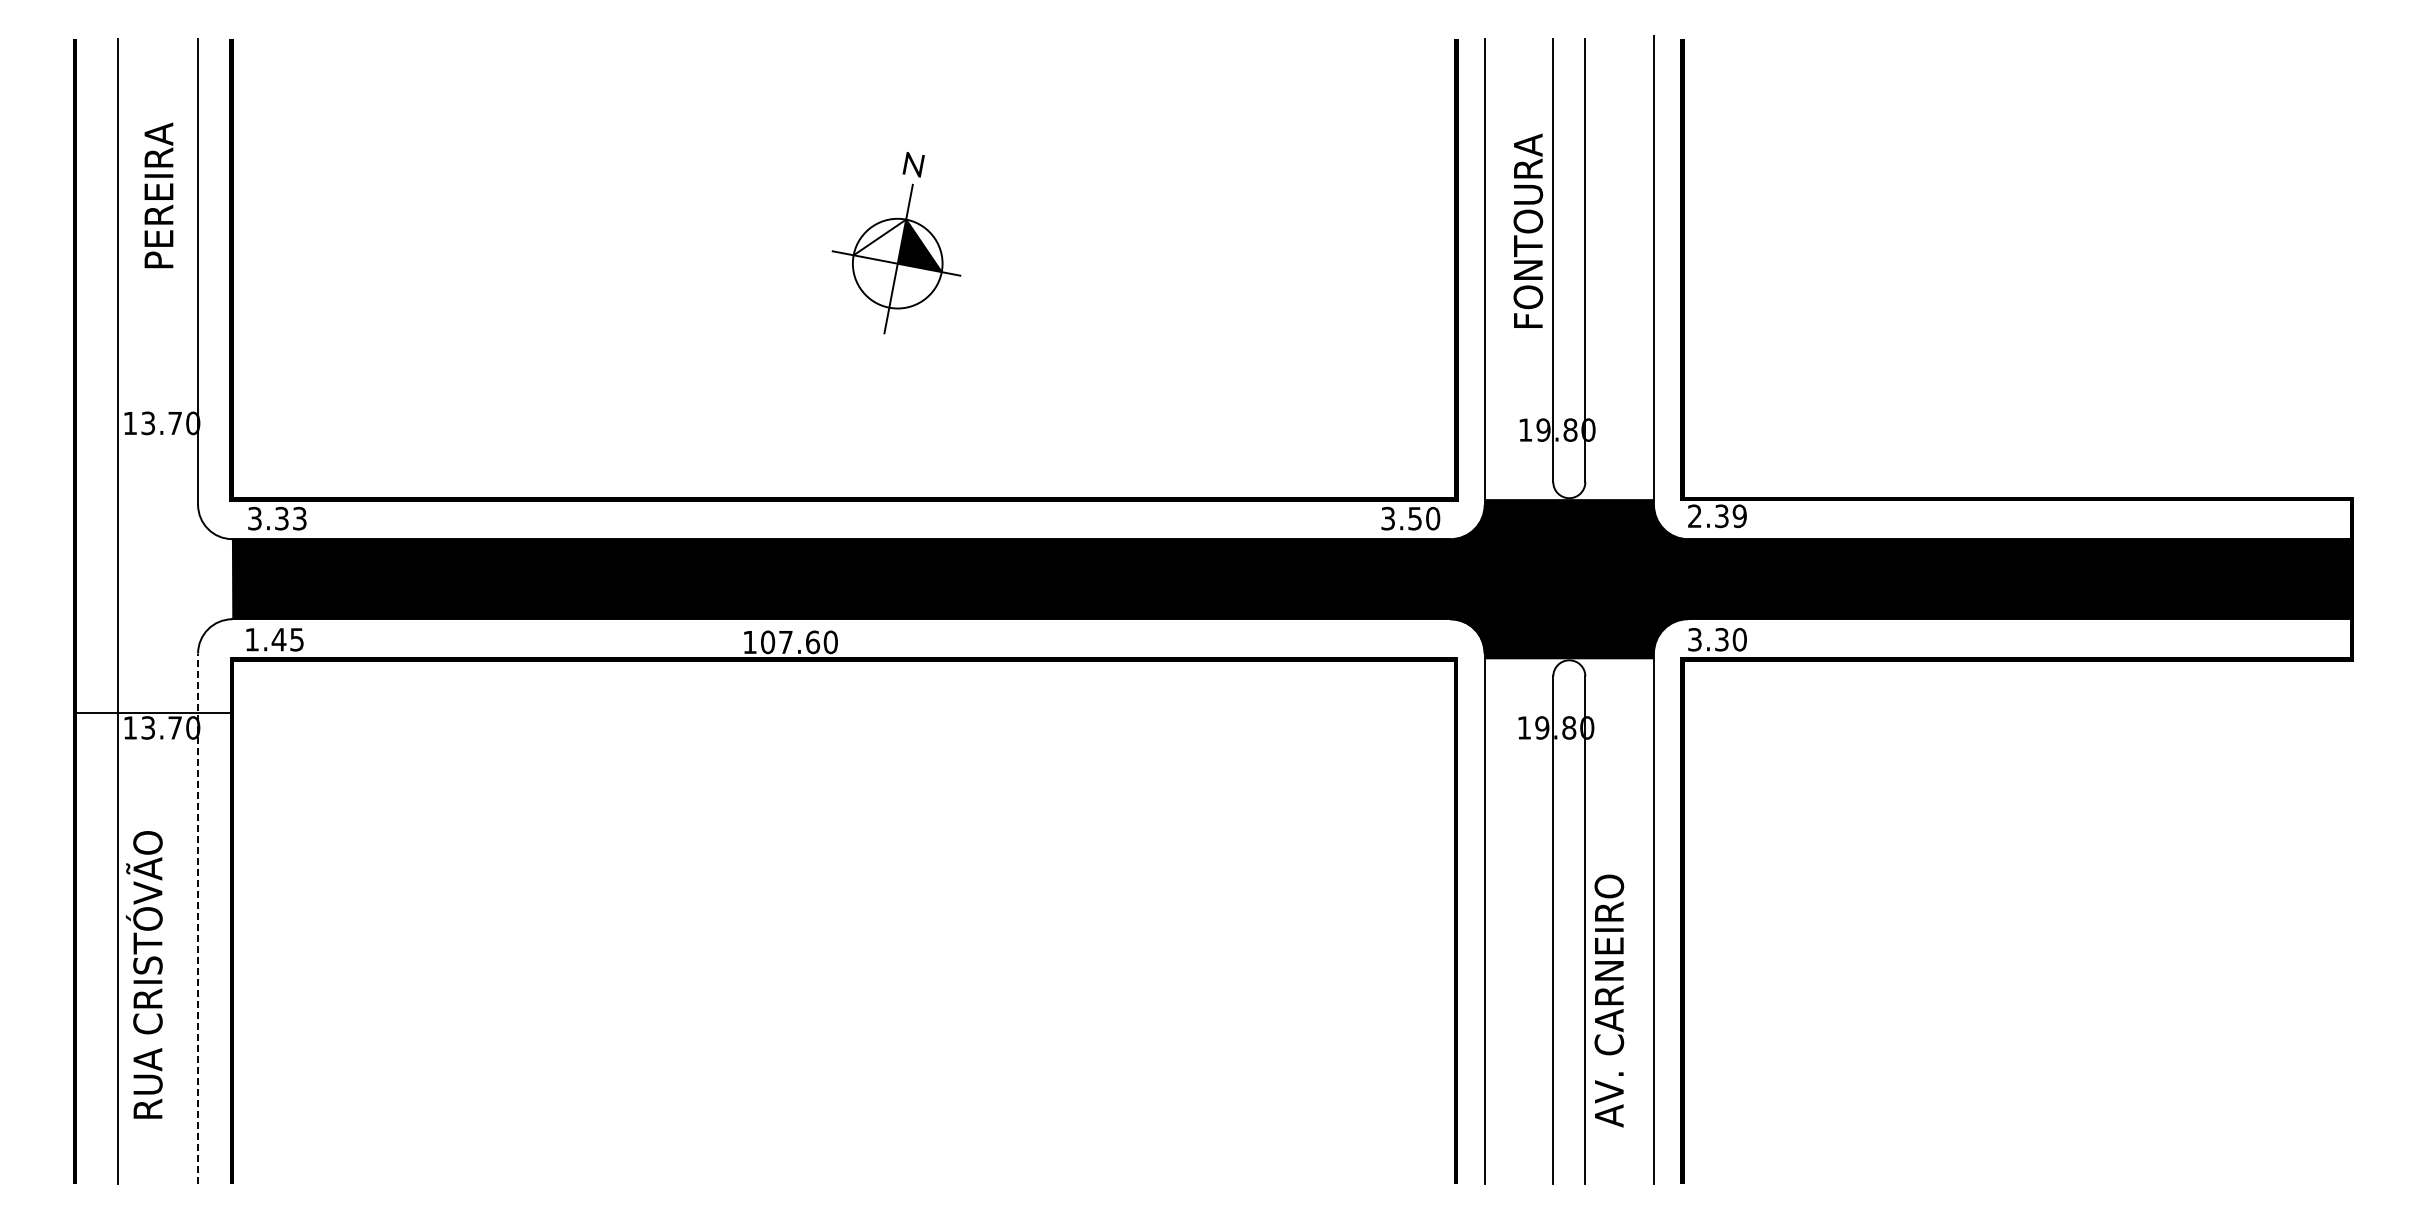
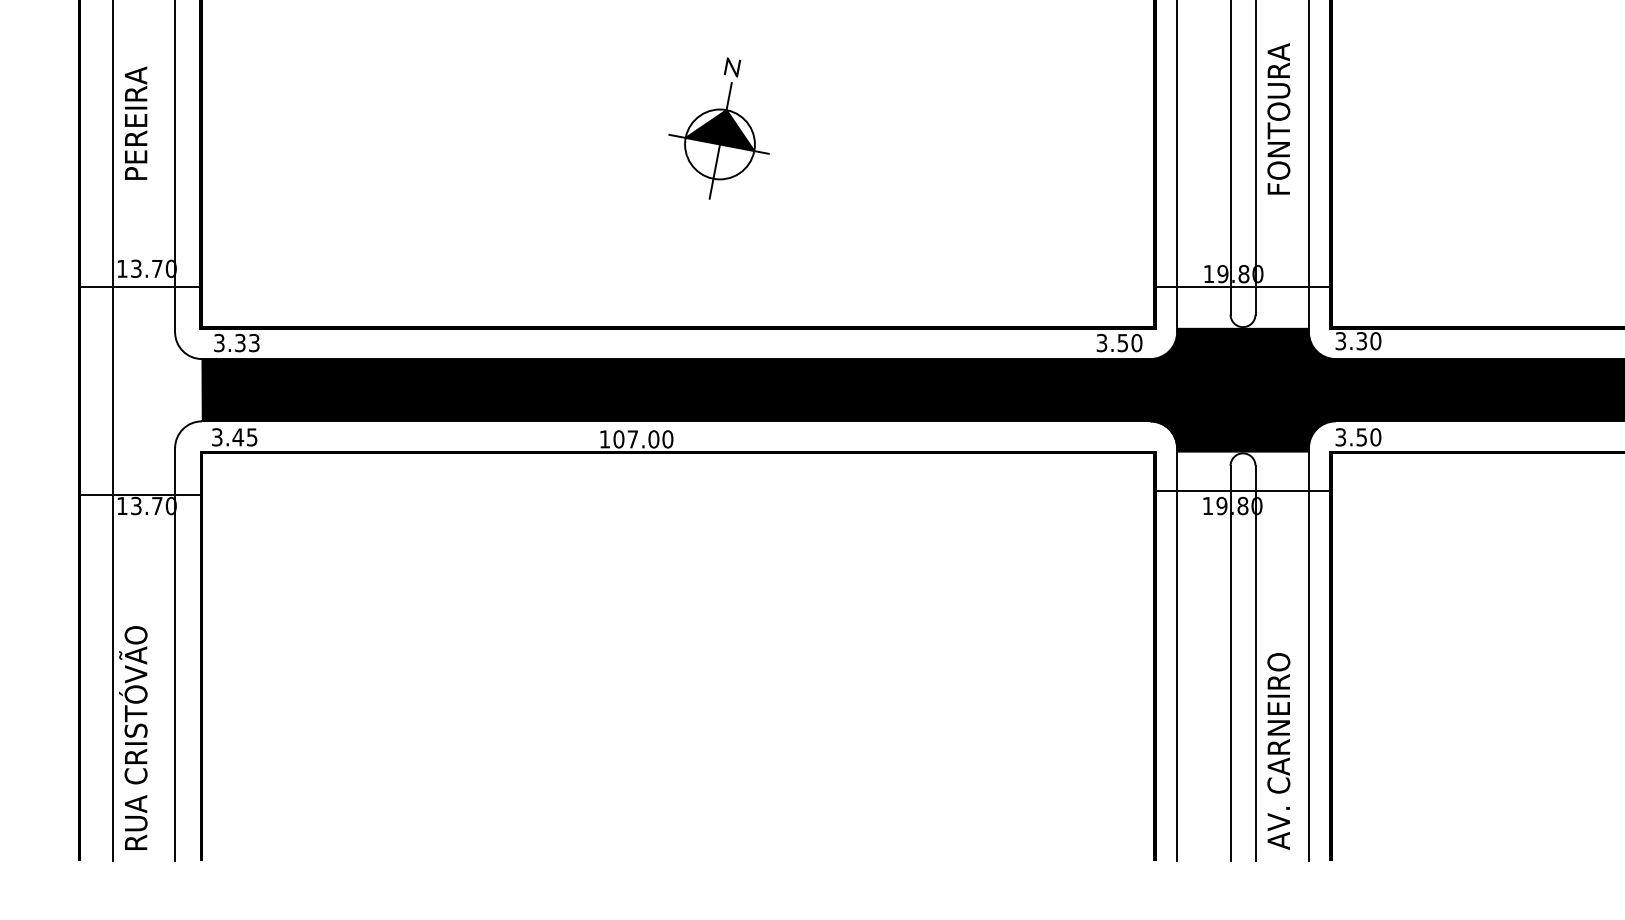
text: (158, 195) -> (135, 123), moved
text: (1528, 230) -> (1279, 118), moved
fill: (879, 241) -> (705, 127), added
line: (153, 447) -> (140, 287), added
line: (1569, 447) -> (1243, 287), added
text: (1717, 516) -> (1358, 341), 2.39 -> 3.30
text: (251, 639) -> (216, 437), 1.45 -> 3.45
text: (1721, 639) -> (1361, 437), 3.30 -> 3.50
text: (812, 641) -> (653, 438), 107.60 -> 107.00
line: (1569, 708) -> (1243, 490), added
line: (198, 918) -> (175, 654), dashed -> solid
text: (144, 974) -> (133, 737), moved
text: (1609, 1000) -> (1279, 751), moved

